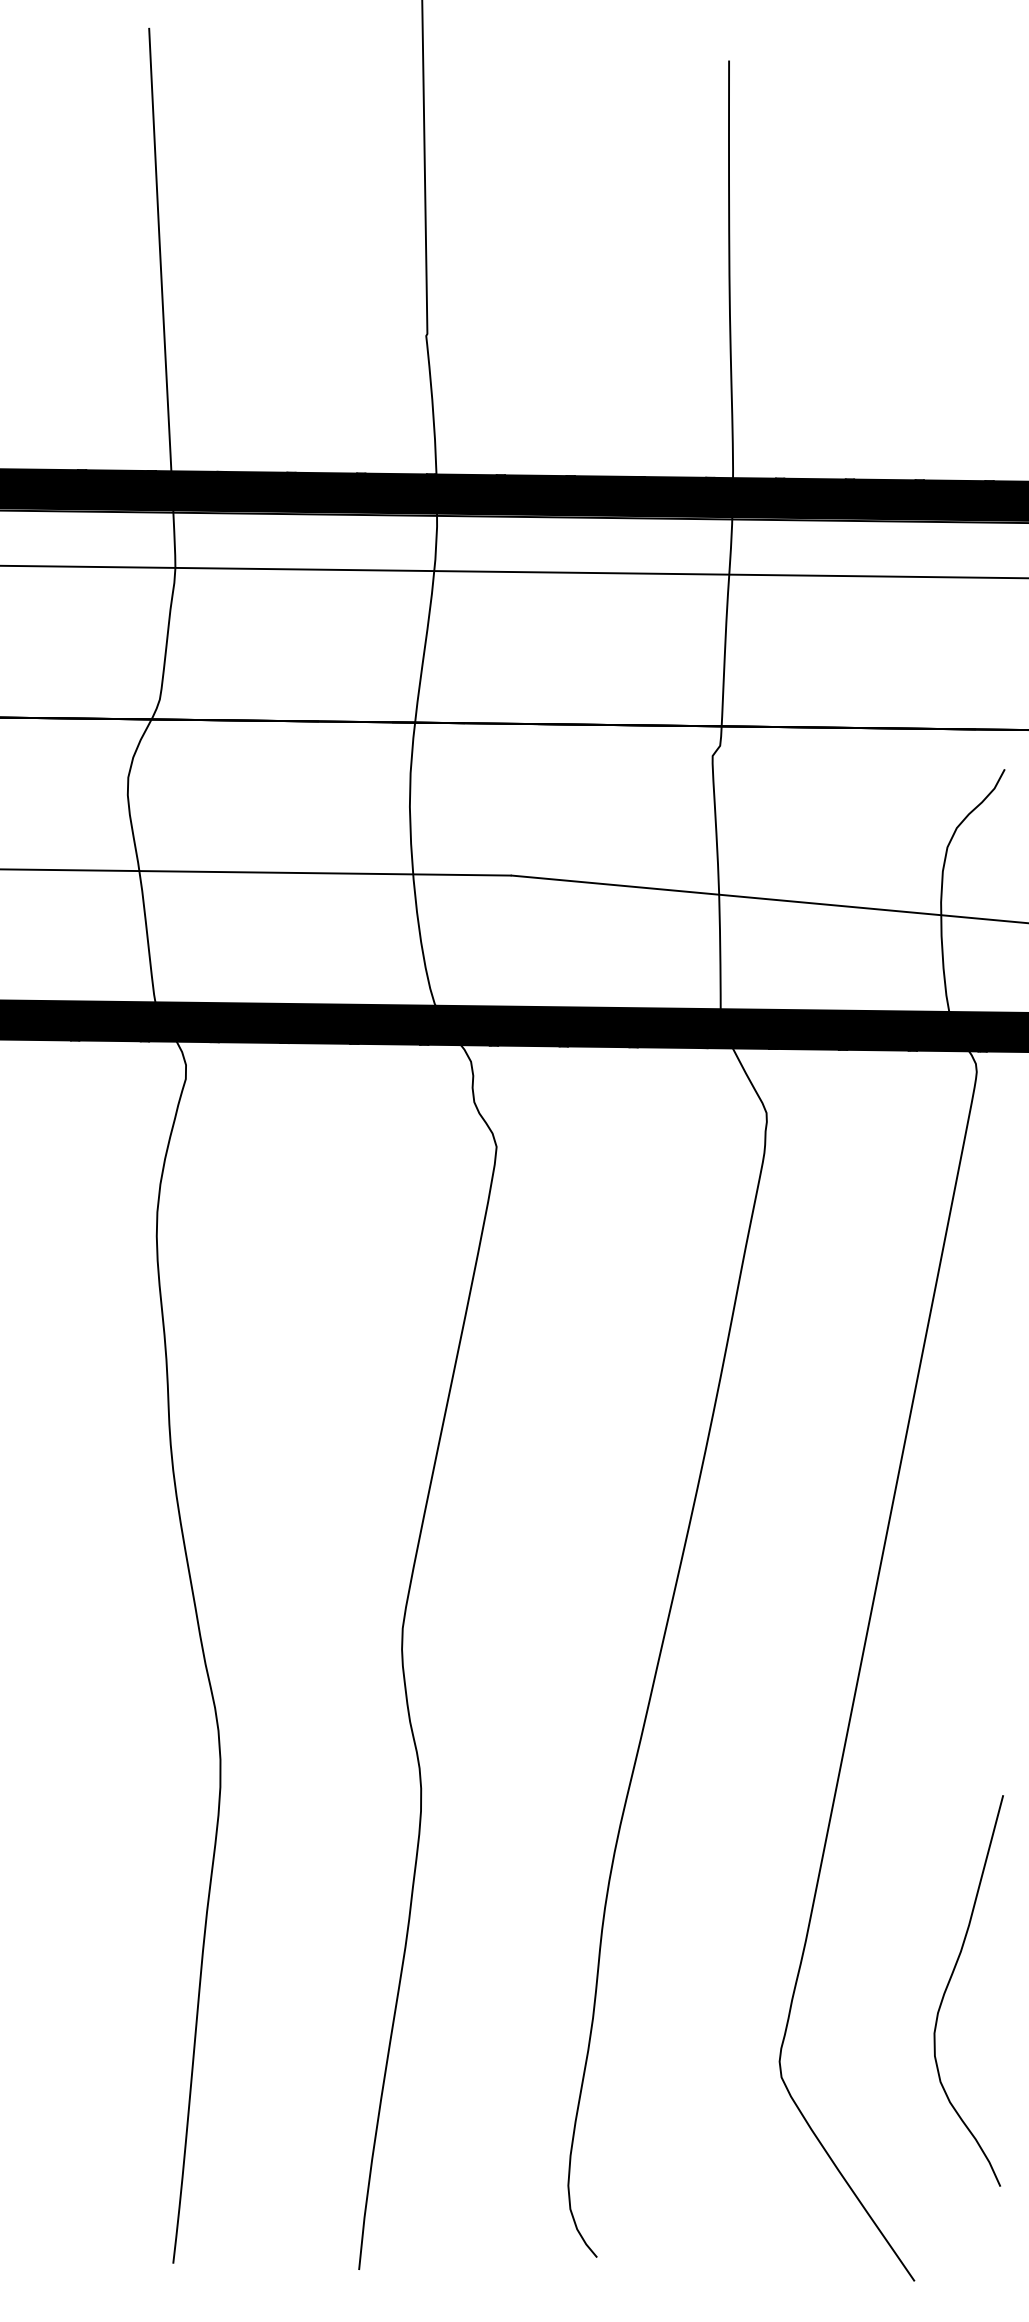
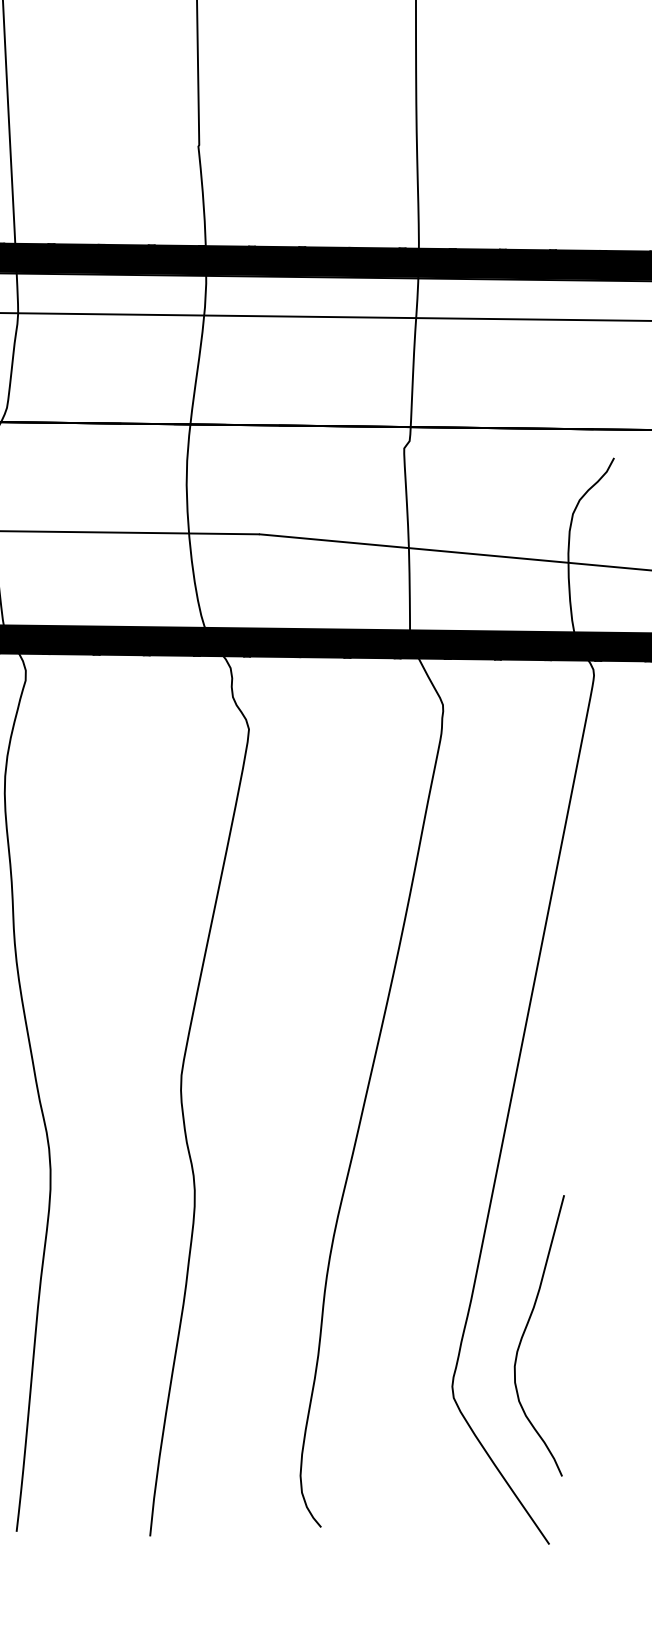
curve: (950, 1981) -> (526, 1329), moved

